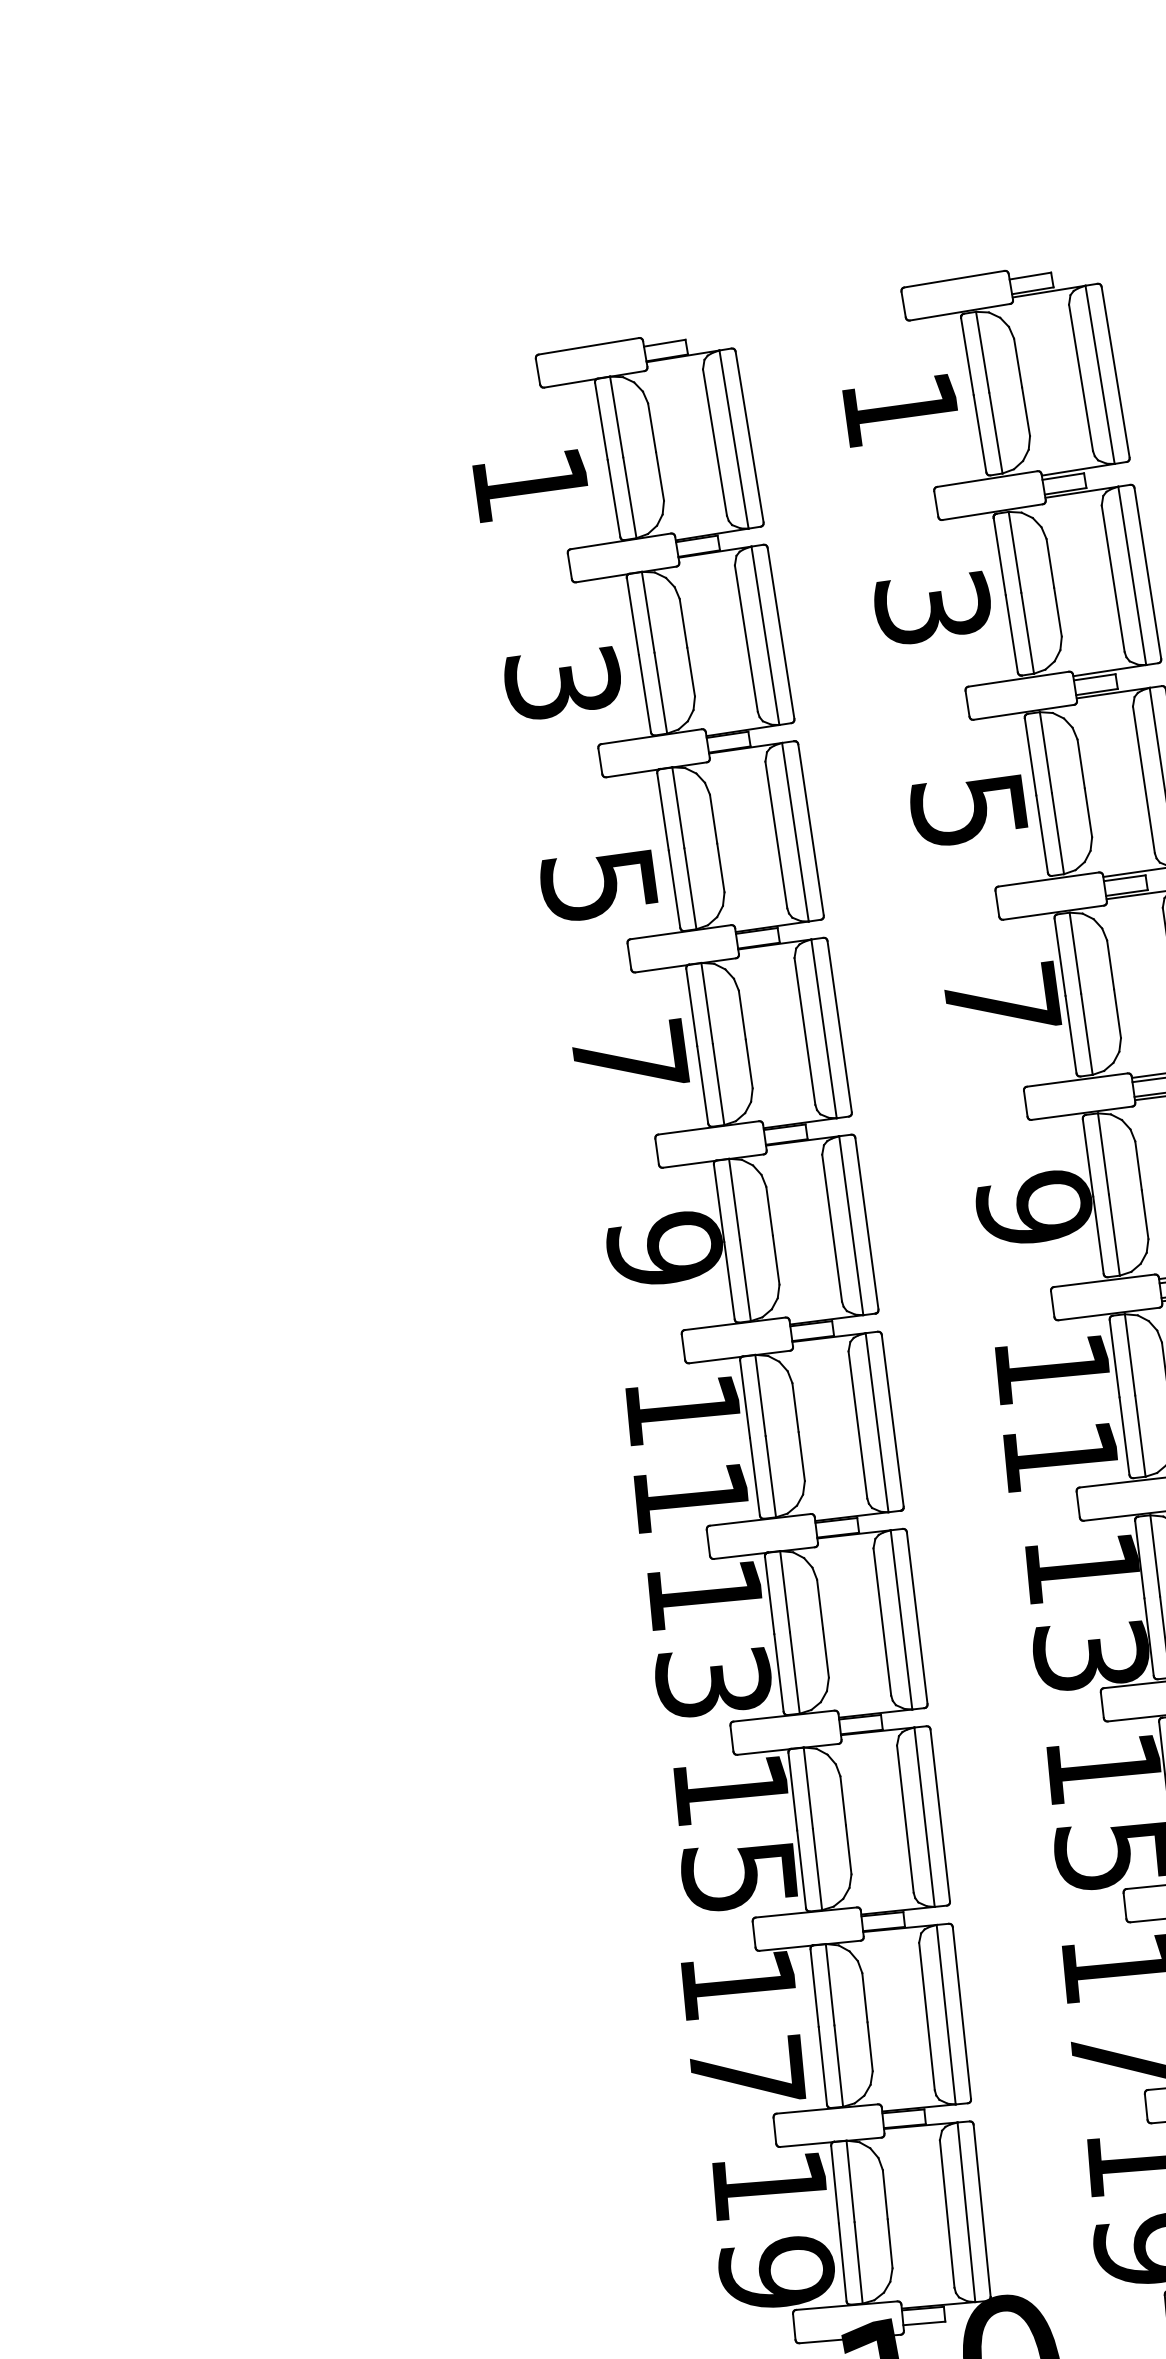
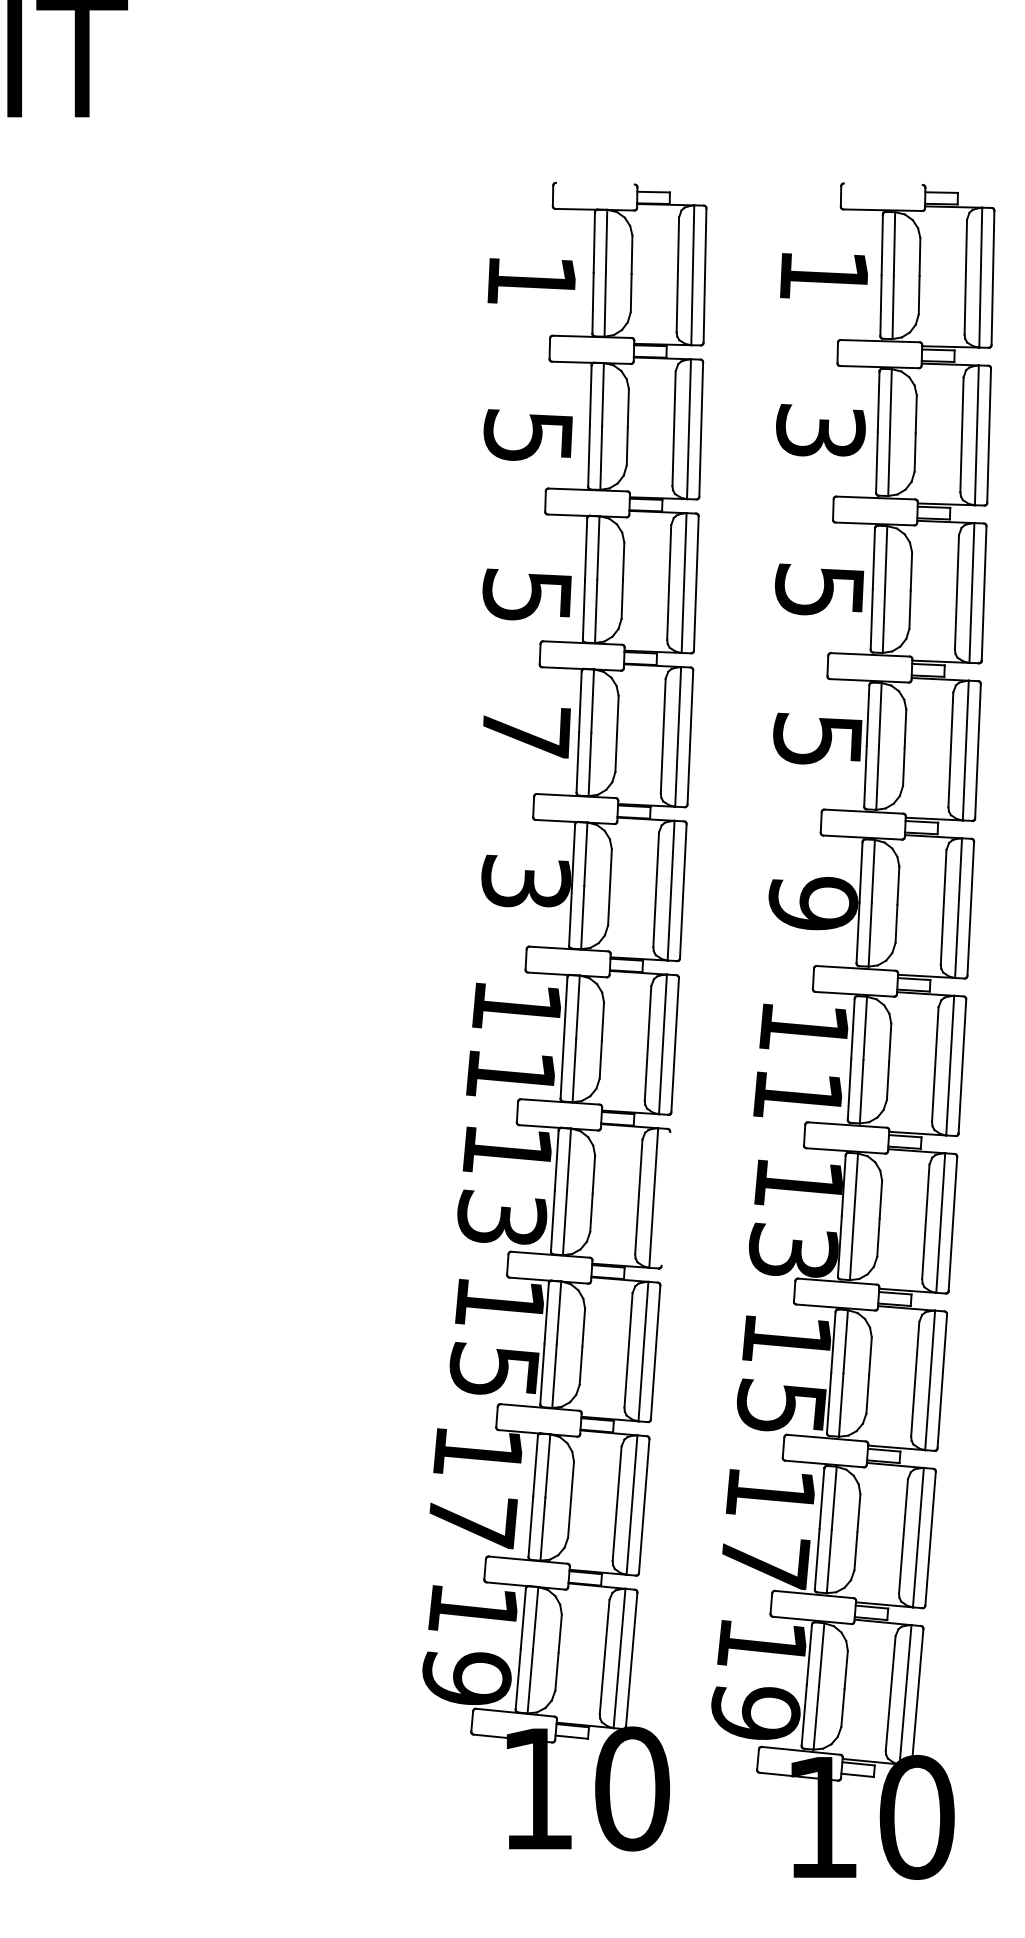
line: (953, 279) -> (882, 184), removed
line: (588, 345) -> (595, 183), removed
text: (563, 681) -> (528, 435), 3 -> 5
text: (1001, 999) -> (817, 739), 7 -> 5
text: (665, 1248) -> (526, 881), 9 -> 3
line: (916, 1617) -> (665, 1198), removed

